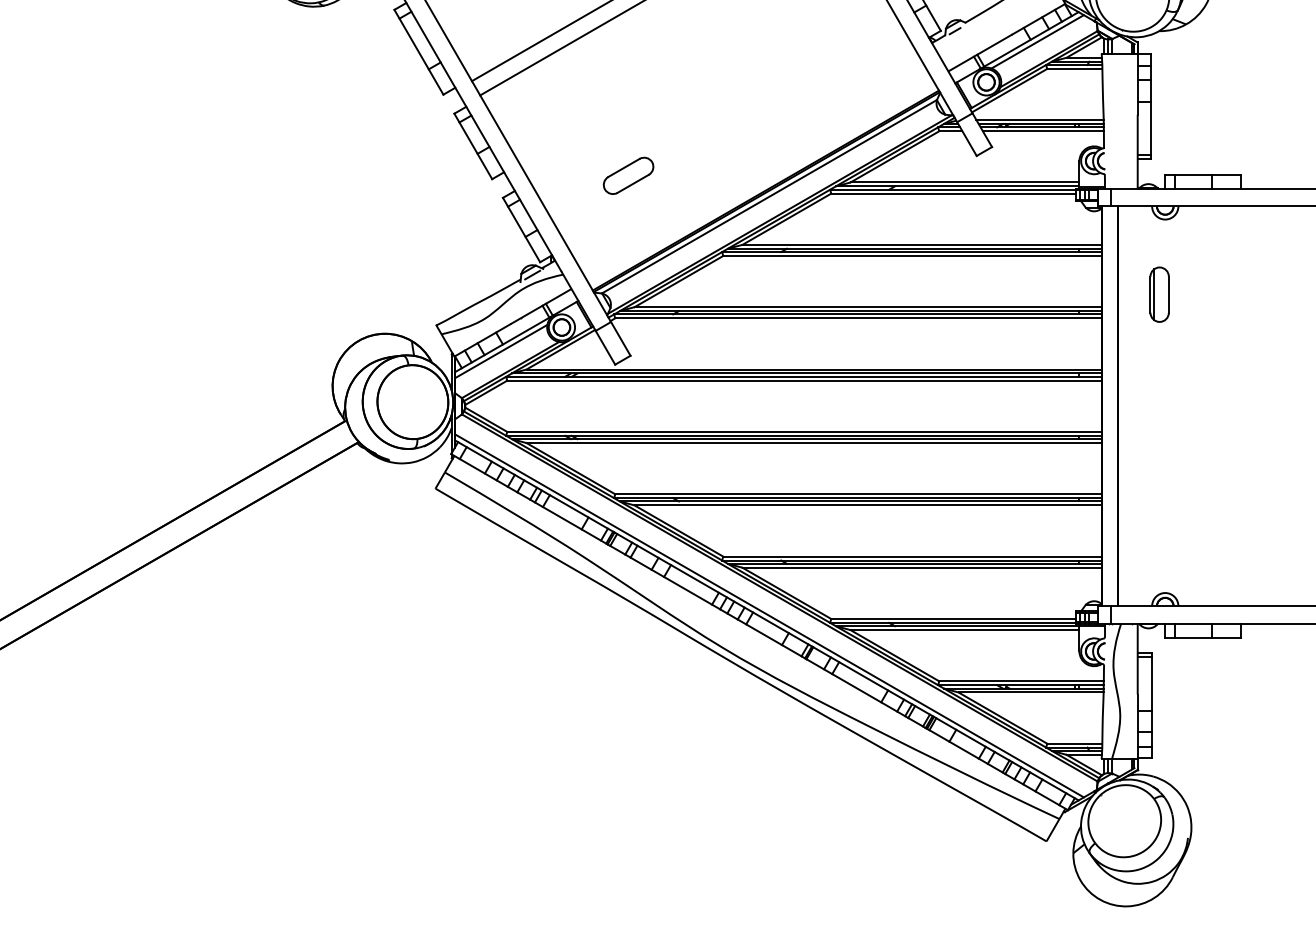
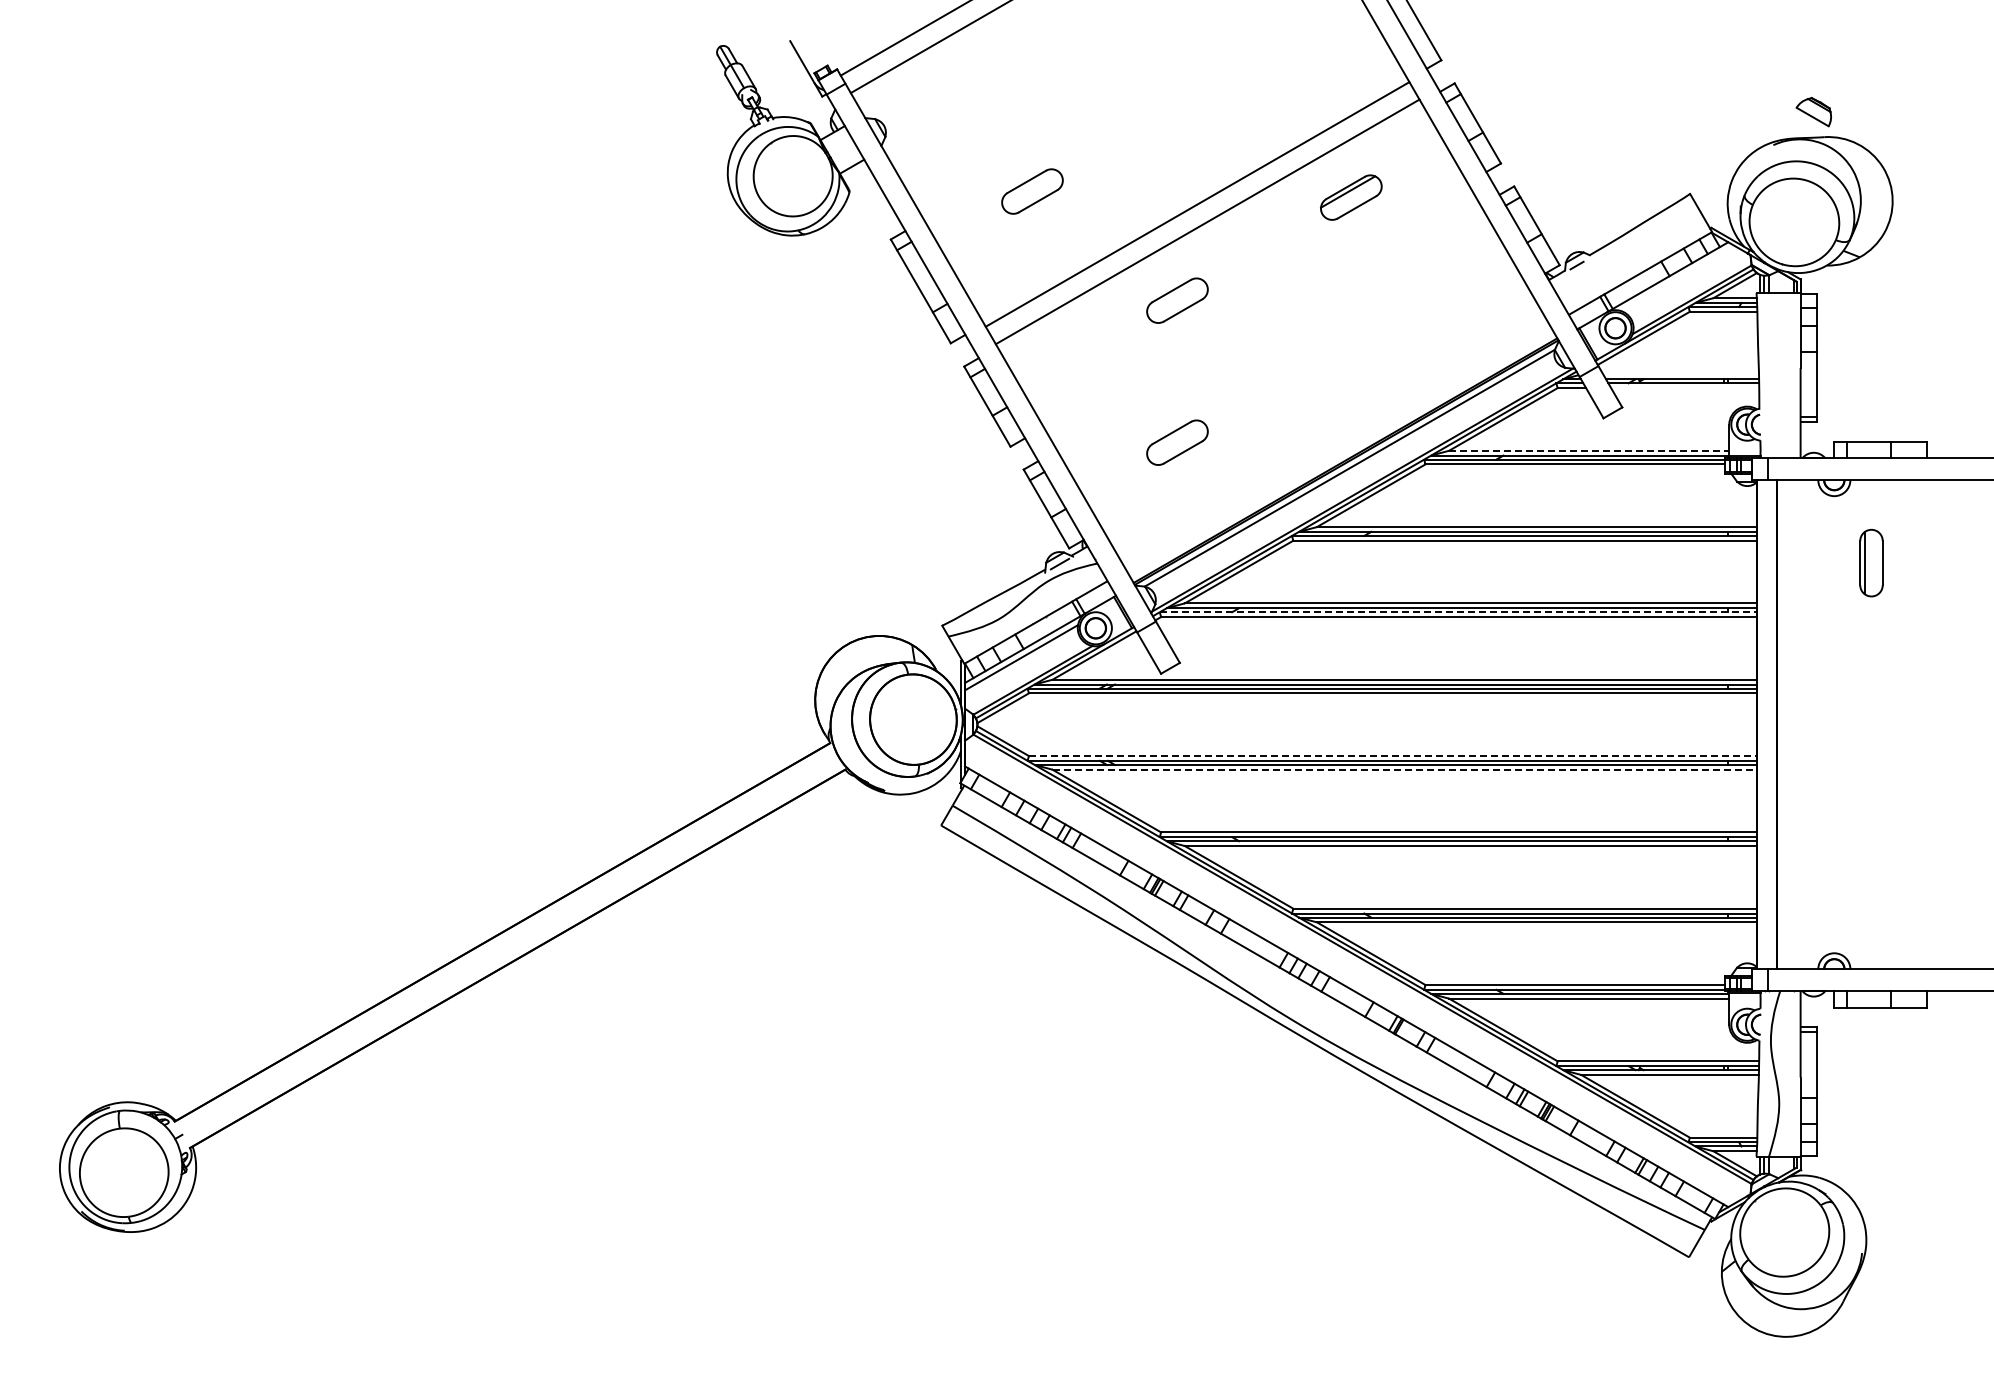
line: (1037, 41) -> (1677, 278), removed
part: (628, 59) -> (1177, 300), added
line: (1040, 120) -> (1681, 374), removed
line: (1043, 131) -> (1685, 388), removed
line: (965, 182) -> (1589, 450), solid -> dashed
part: (1159, 294) -> (1871, 562), moved
line: (858, 314) -> (1458, 612), solid -> dashed
line: (804, 432) -> (1392, 756), solid -> dashed
line: (814, 442) -> (1404, 769), solid -> dashed
line: (769, 616) -> (1349, 981), removed

